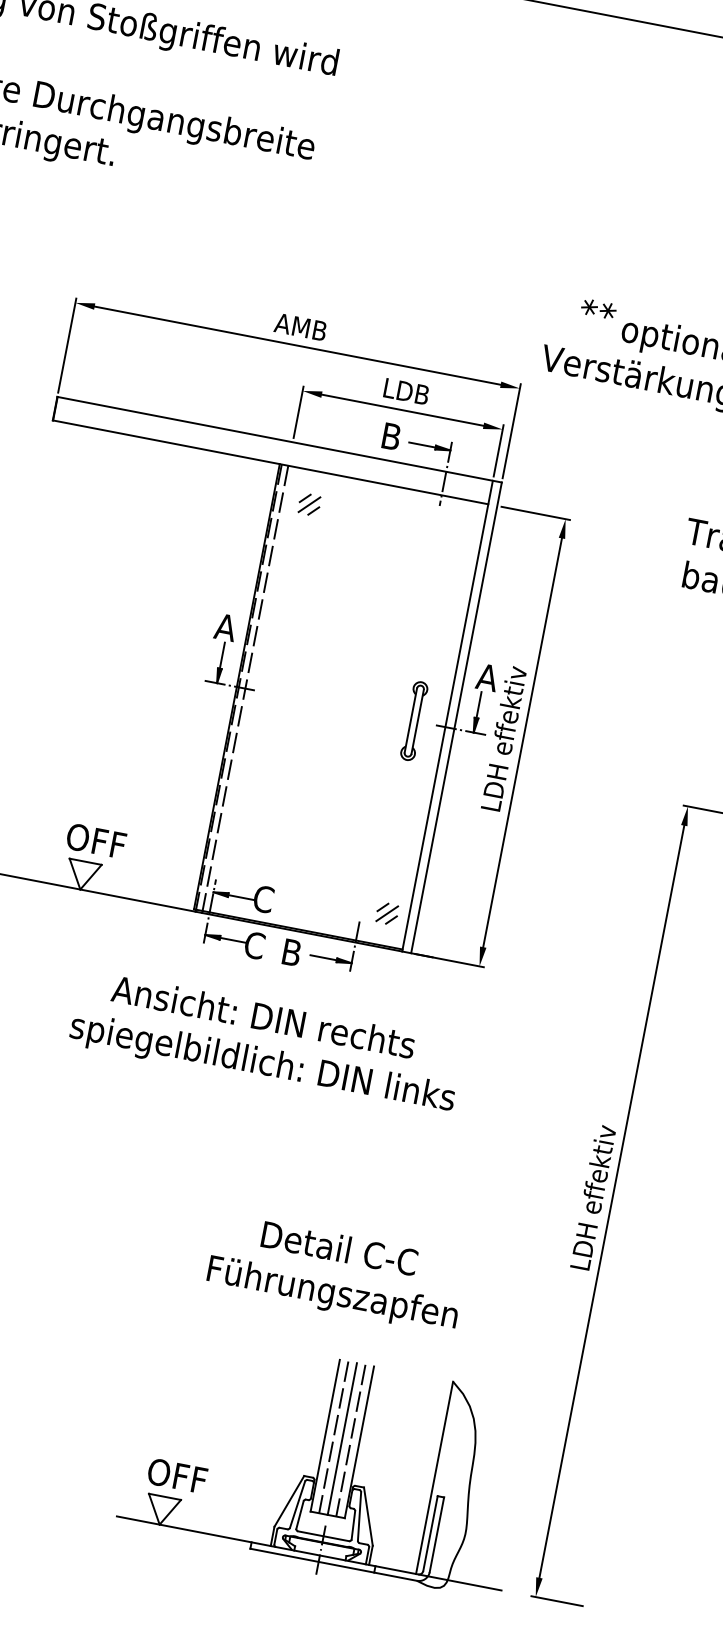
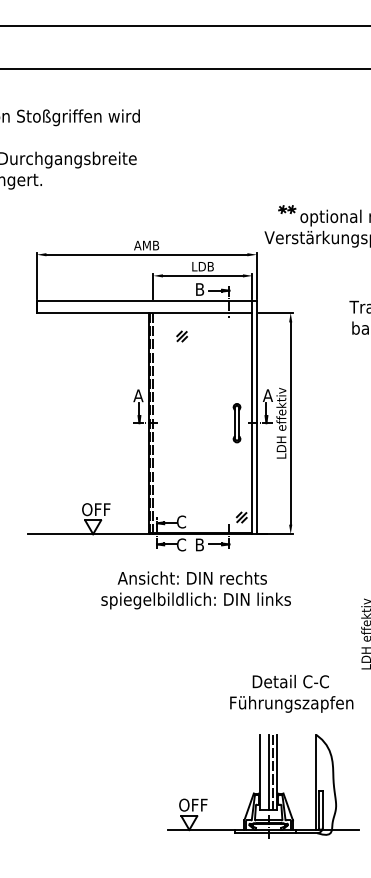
part: (308, 504) -> (181, 336), moved
text: (336, 1272) -> (291, 693), moved
line: (334, 1435) -> (264, 771), removed

